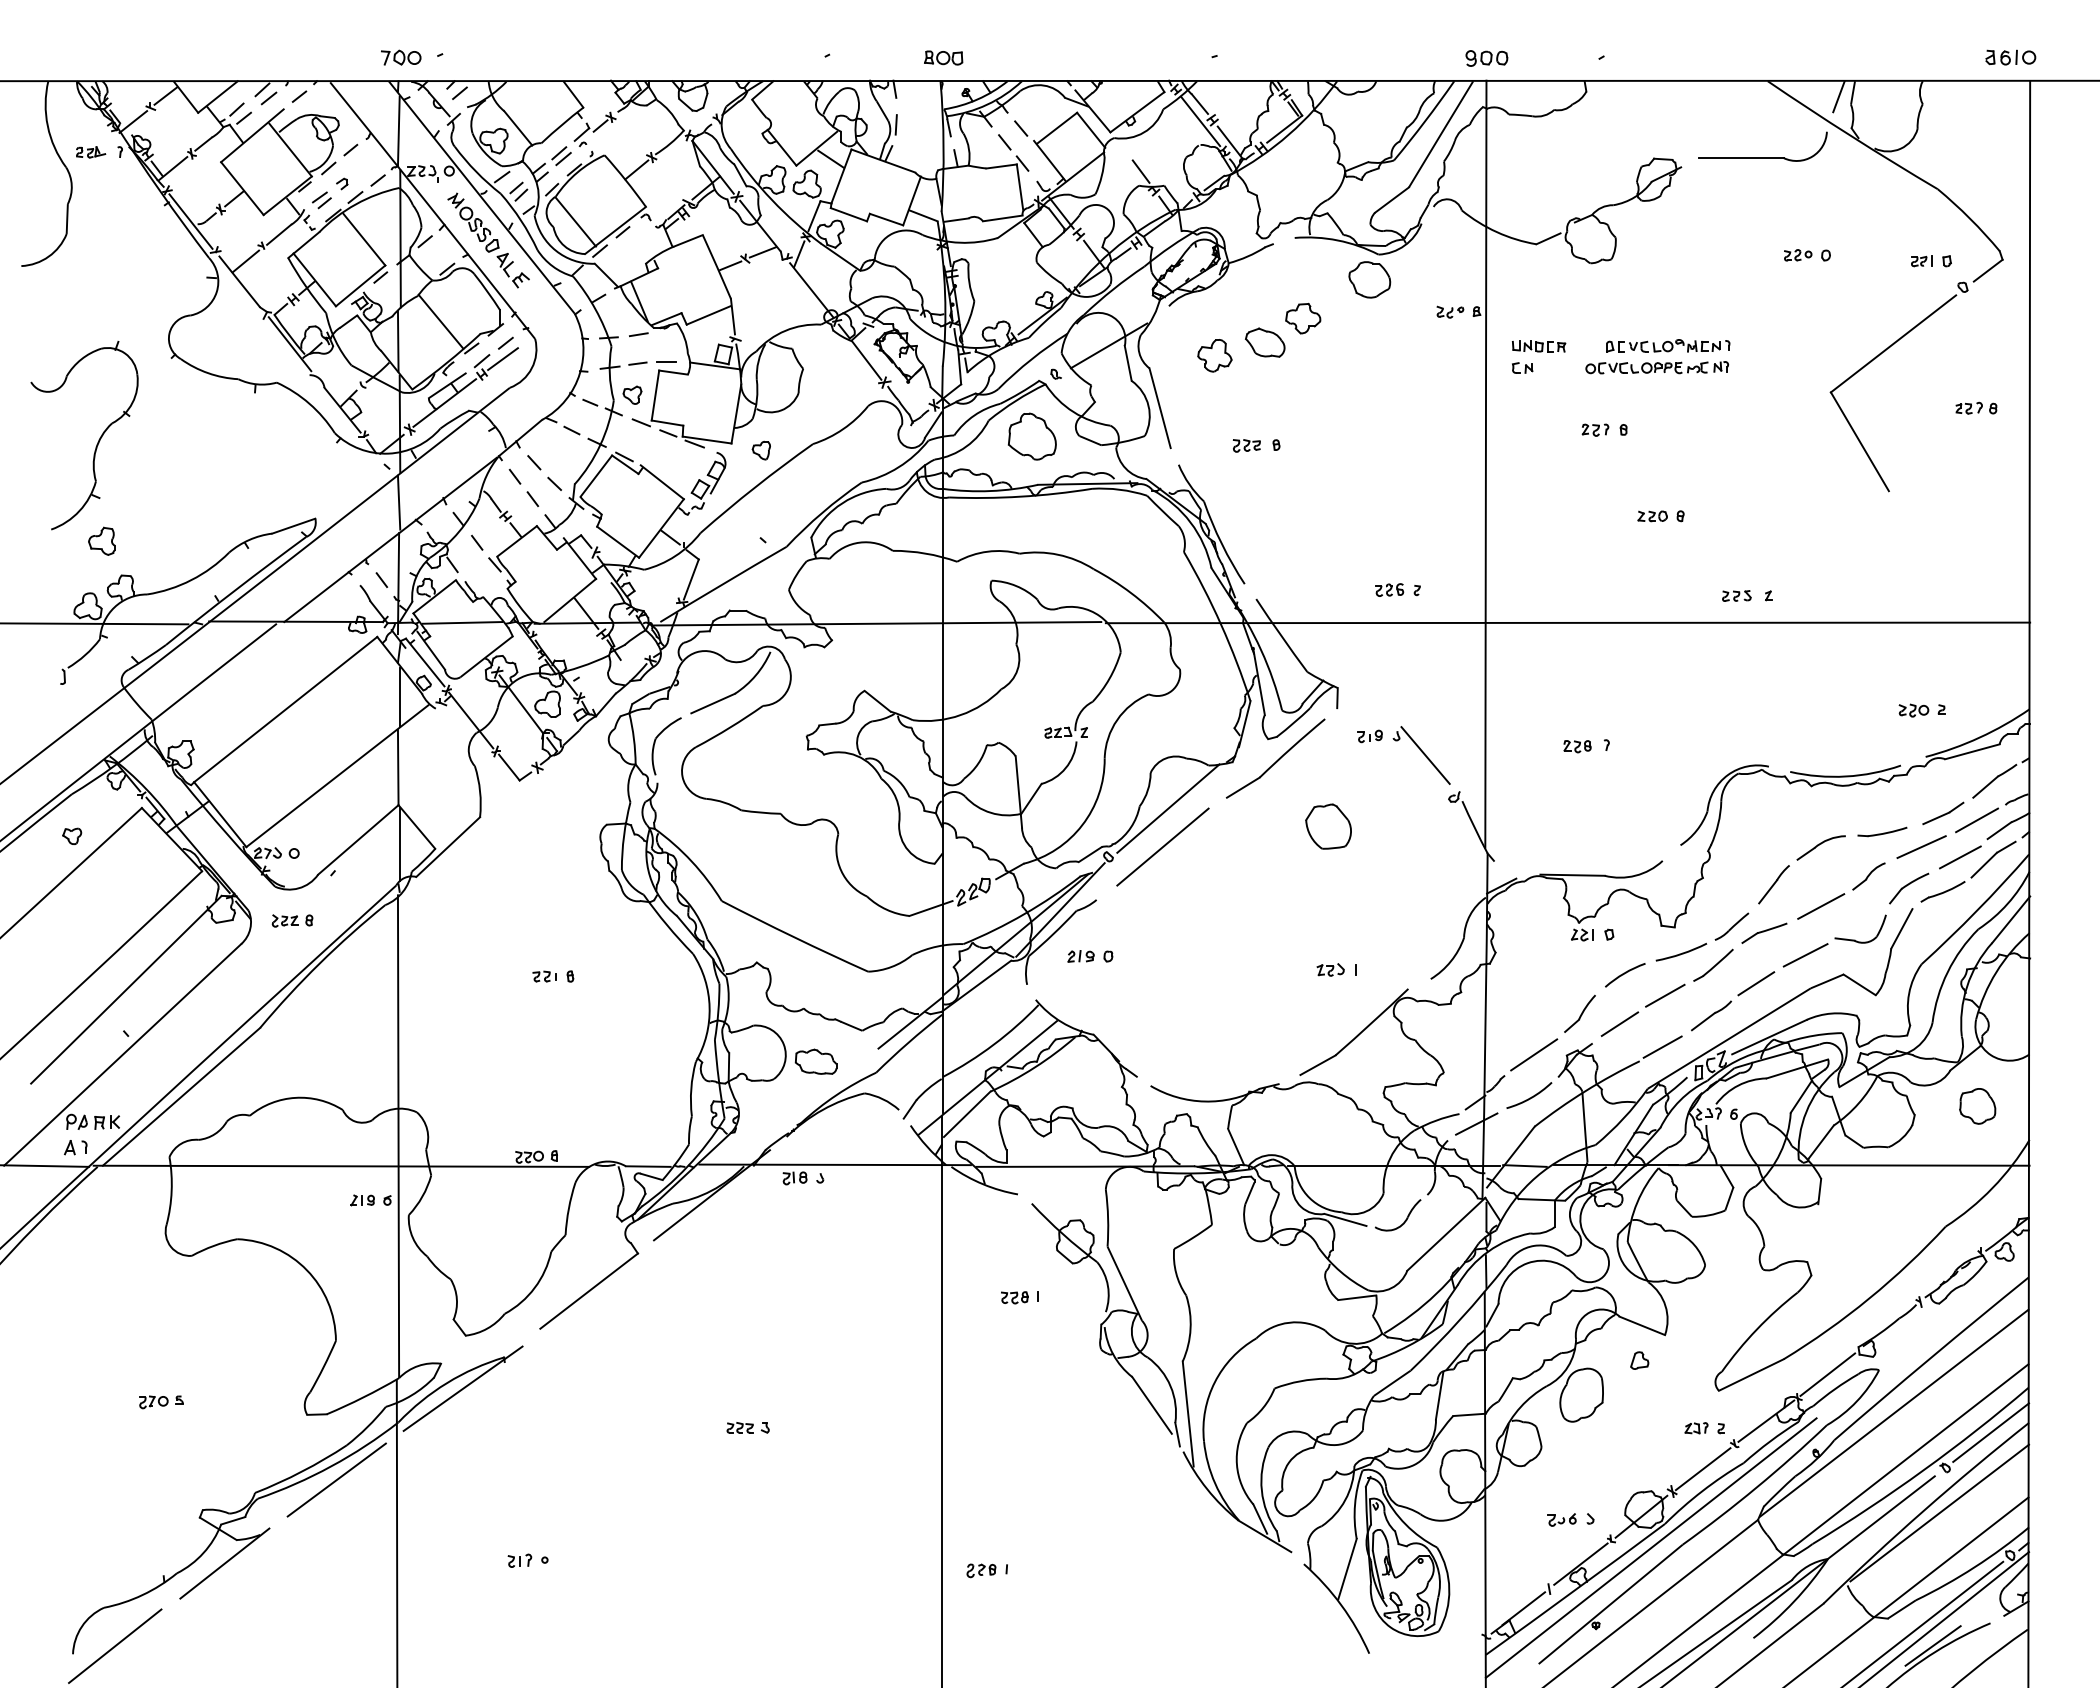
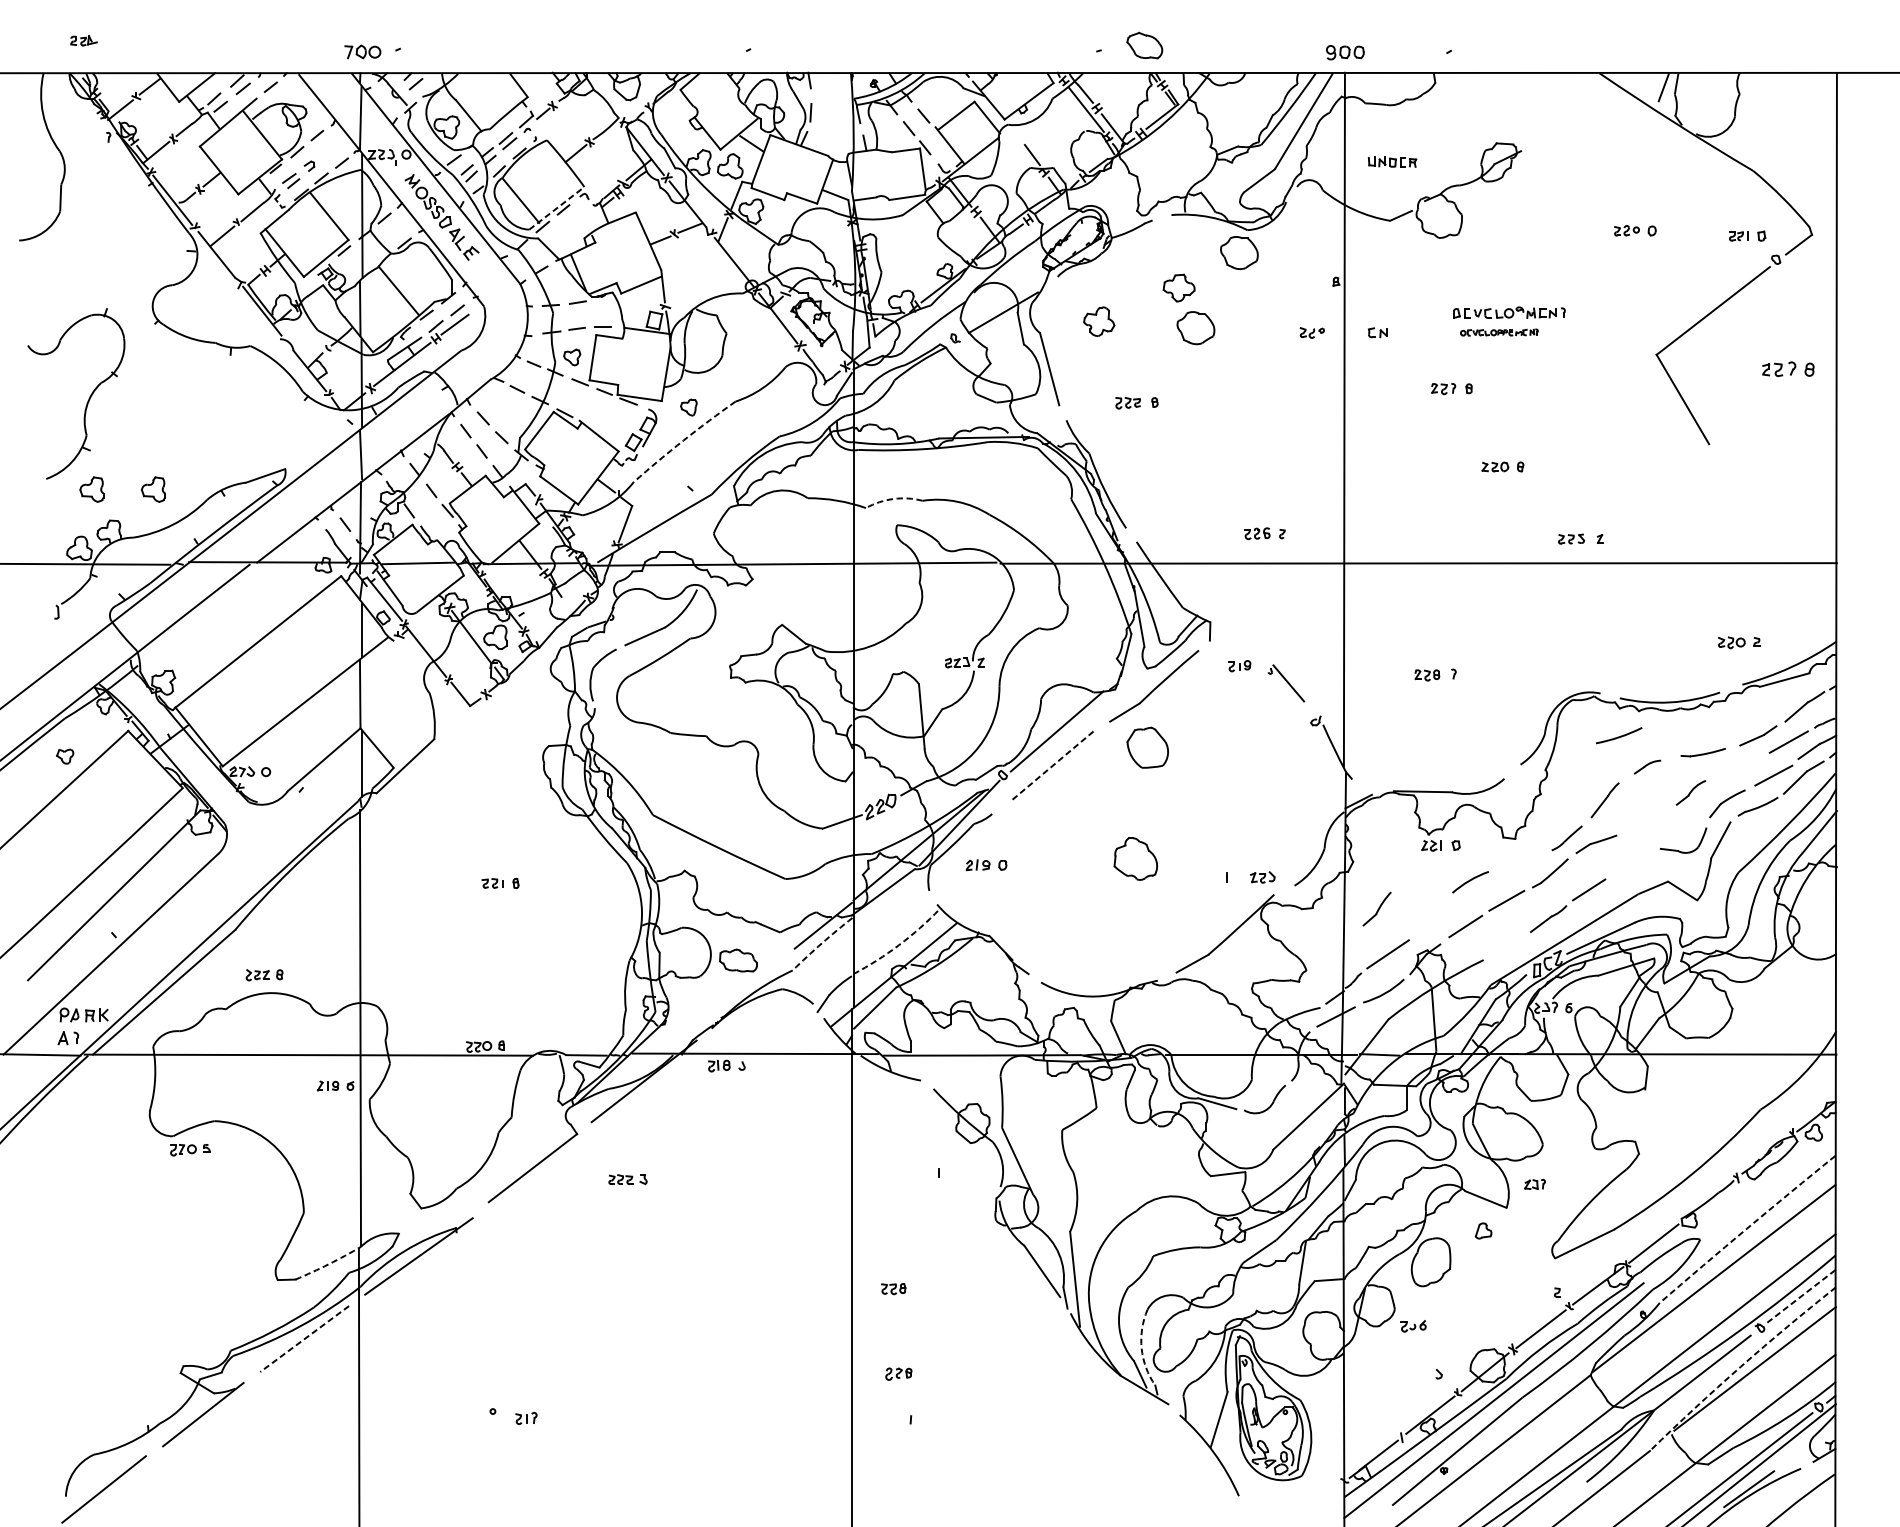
part: (943, 57) -> (853, 51), removed
part: (2010, 57) -> (1819, 51), removed
part: (91, 152) -> (84, 40), moved
part: (1762, 157) -> (1594, 142), removed
line: (615, 230) -> (556, 208), solid -> dashed
part: (1450, 311) -> (1312, 332), moved
part: (1265, 342) -> (1145, 45), moved
part: (1539, 346) -> (1392, 162), moved
part: (1321, 362) -> (1195, 327), added
part: (1656, 367) -> (1498, 332), size x0.6
part: (1976, 407) -> (1788, 368), size x1.4
part: (1031, 436) -> (1135, 858), moved
arc: (755, 487) -> (683, 440), solid -> dashed
part: (169, 540) -> (153, 488), added
arc: (987, 551) -> (893, 498), solid -> dashed
part: (1421, 755) -> (1286, 683), size x0.7
part: (1328, 826) -> (1147, 747), moved
line: (1921, 846) -> (1738, 765), removed
line: (1162, 847) -> (1051, 766), solid -> dashed
part: (1820, 847) -> (1647, 766), size x0.6
line: (1821, 906) -> (1648, 820), removed
part: (292, 920) -> (264, 974), moved
arc: (1682, 952) -> (1620, 735), moved
line: (1805, 955) -> (1633, 864), removed
part: (1330, 969) -> (1262, 877), moved
part: (1579, 1013) -> (1376, 908), moved
arc: (908, 1042) -> (821, 943), solid -> dashed
arc: (993, 1044) -> (898, 944), solid -> dashed
line: (1662, 1046) -> (1504, 946), removed
part: (1977, 1106) -> (1789, 1001), removed
part: (1014, 1297) -> (893, 1288), moved
arc: (1930, 1358) -> (1746, 1229), solid -> dashed
arc: (363, 1397) -> (328, 1264), solid -> dashed
part: (161, 1402) -> (190, 1150), moved
part: (747, 1427) -> (627, 1179), moved
part: (1696, 1428) -> (1535, 1184), moved
line: (1991, 1432) -> (1801, 1296), solid -> dashed
line: (336, 1480) -> (304, 1339), solid -> dashed
arc: (1261, 1490) -> (1141, 1348), solid -> dashed
arc: (1923, 1510) -> (1740, 1366), solid -> dashed
part: (1561, 1519) -> (1412, 1325), moved
part: (519, 1560) -> (526, 1418), moved
part: (981, 1570) -> (898, 1373), moved

